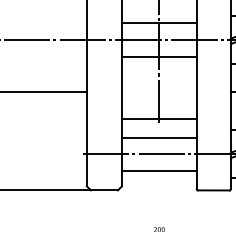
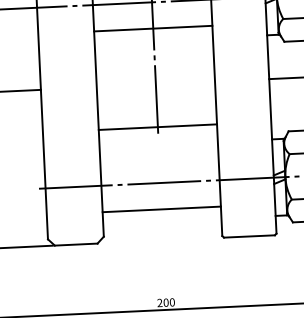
line: (159, 137) -> (159, 156), removed

